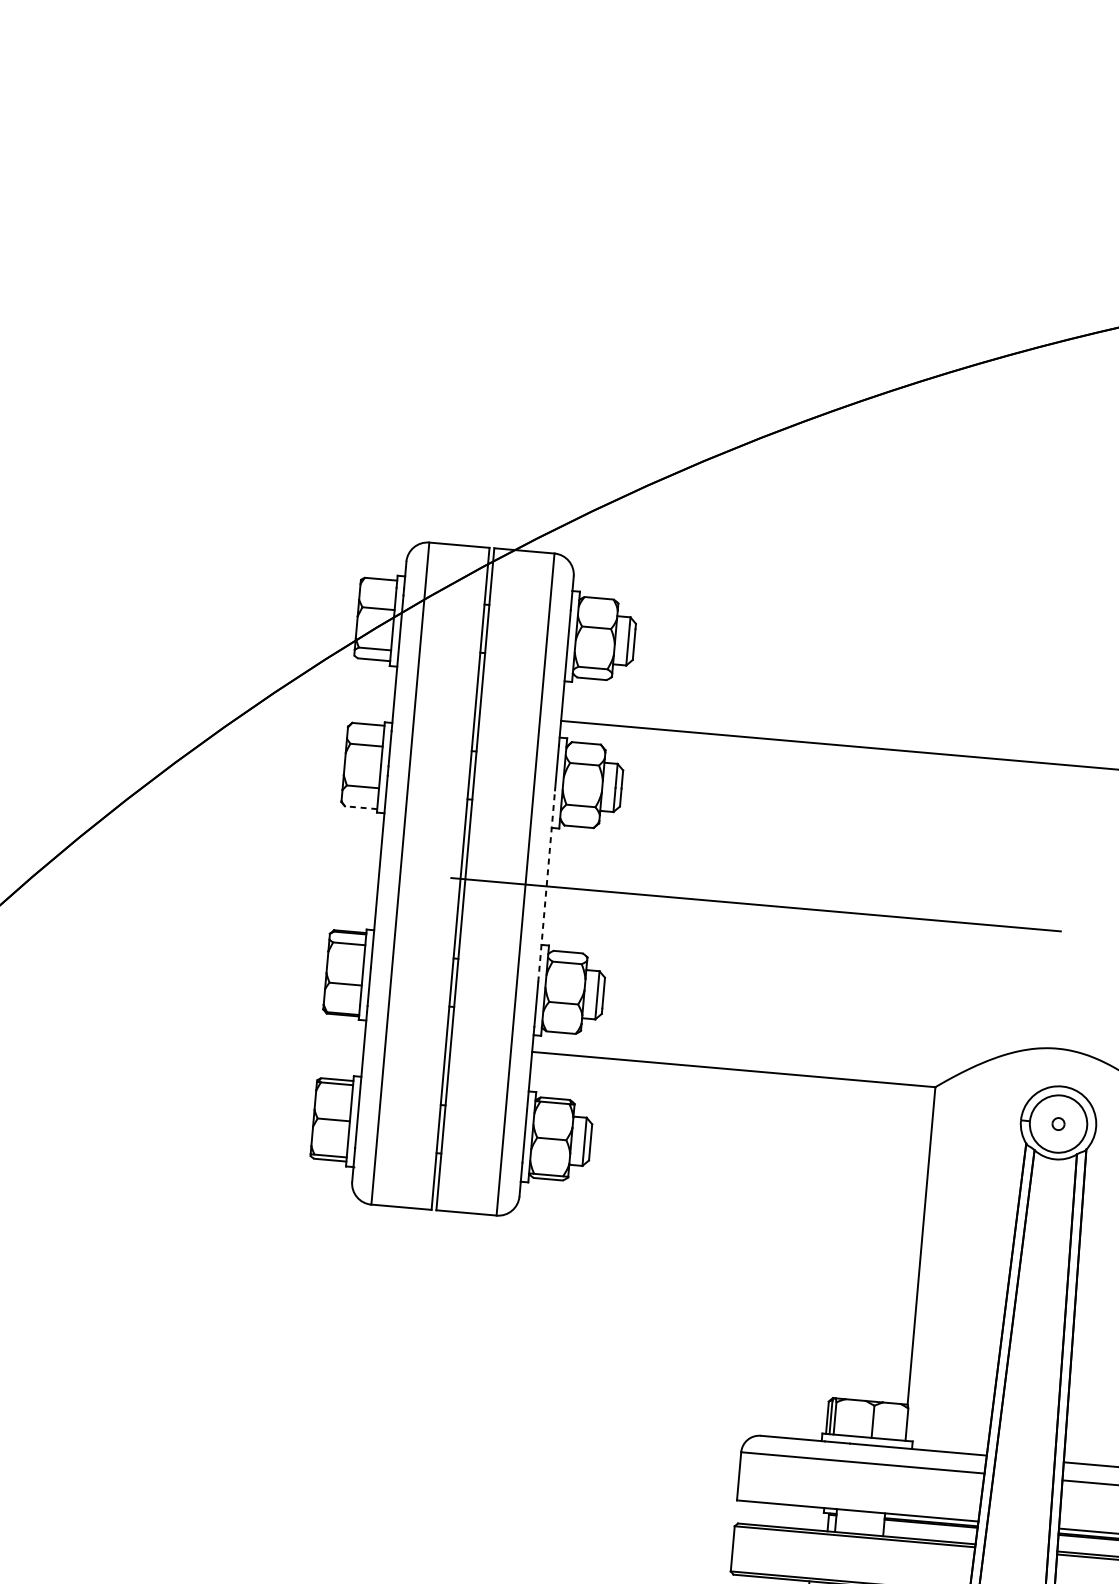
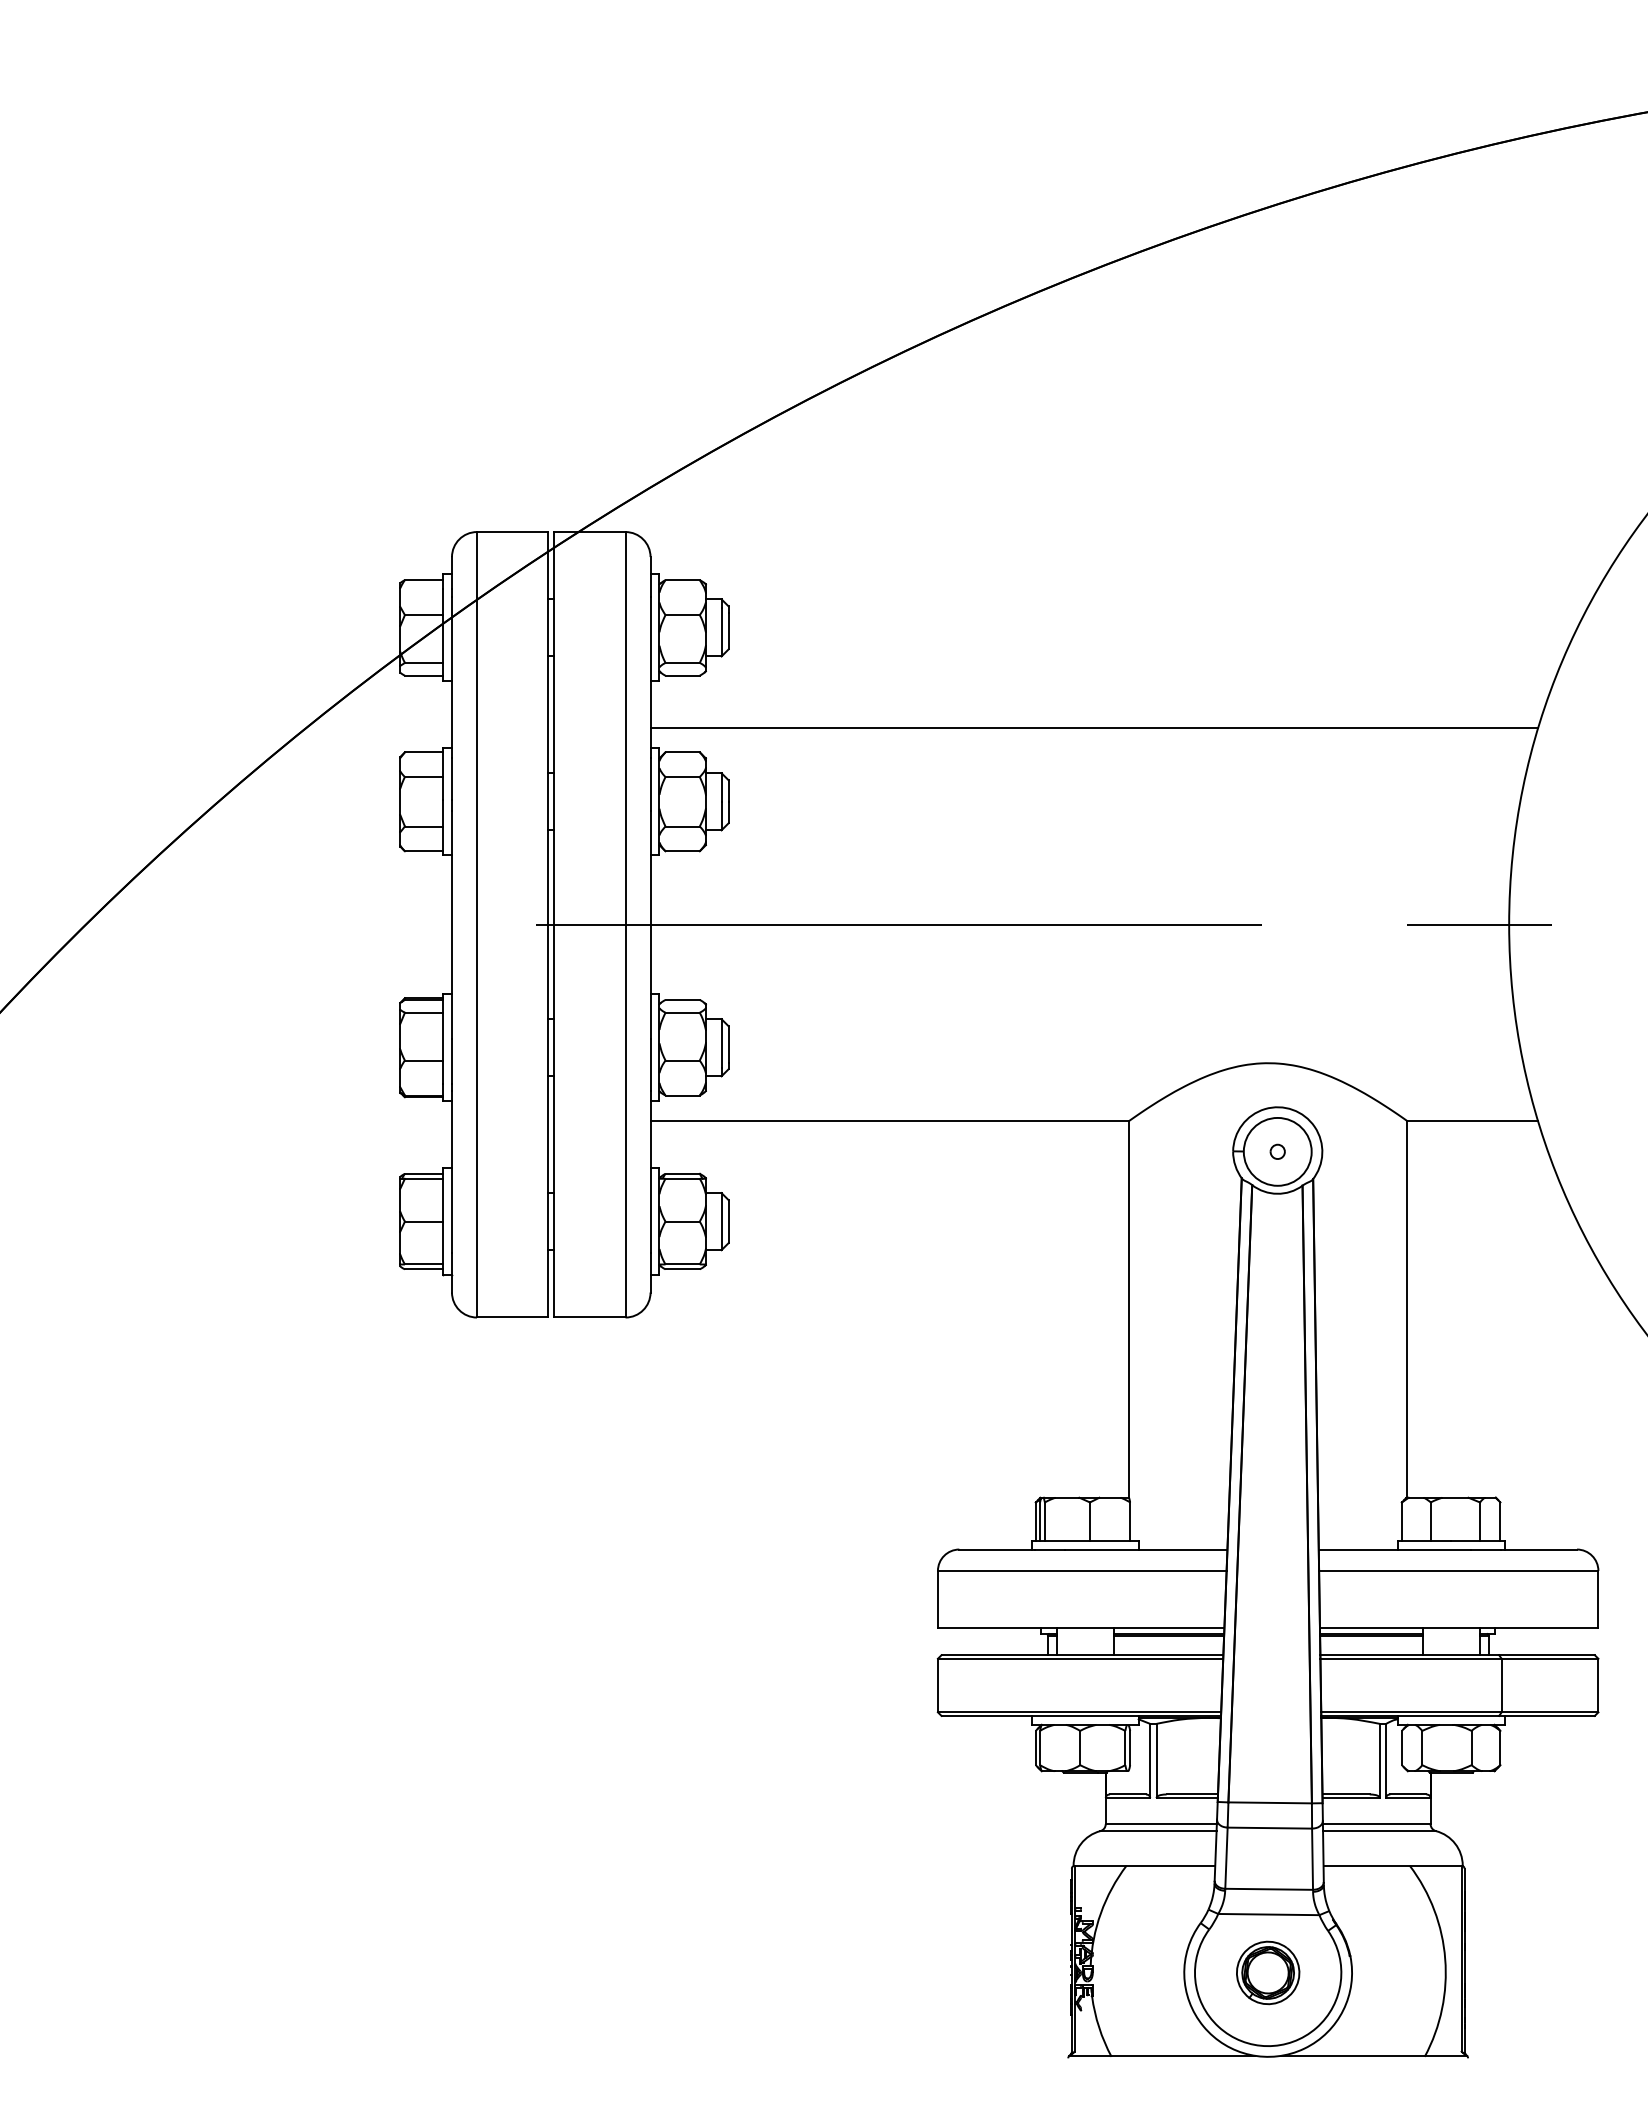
line: (360, 807) -> (423, 851), dashed -> solid
line: (546, 886) -> (650, 924), dashed -> solid

